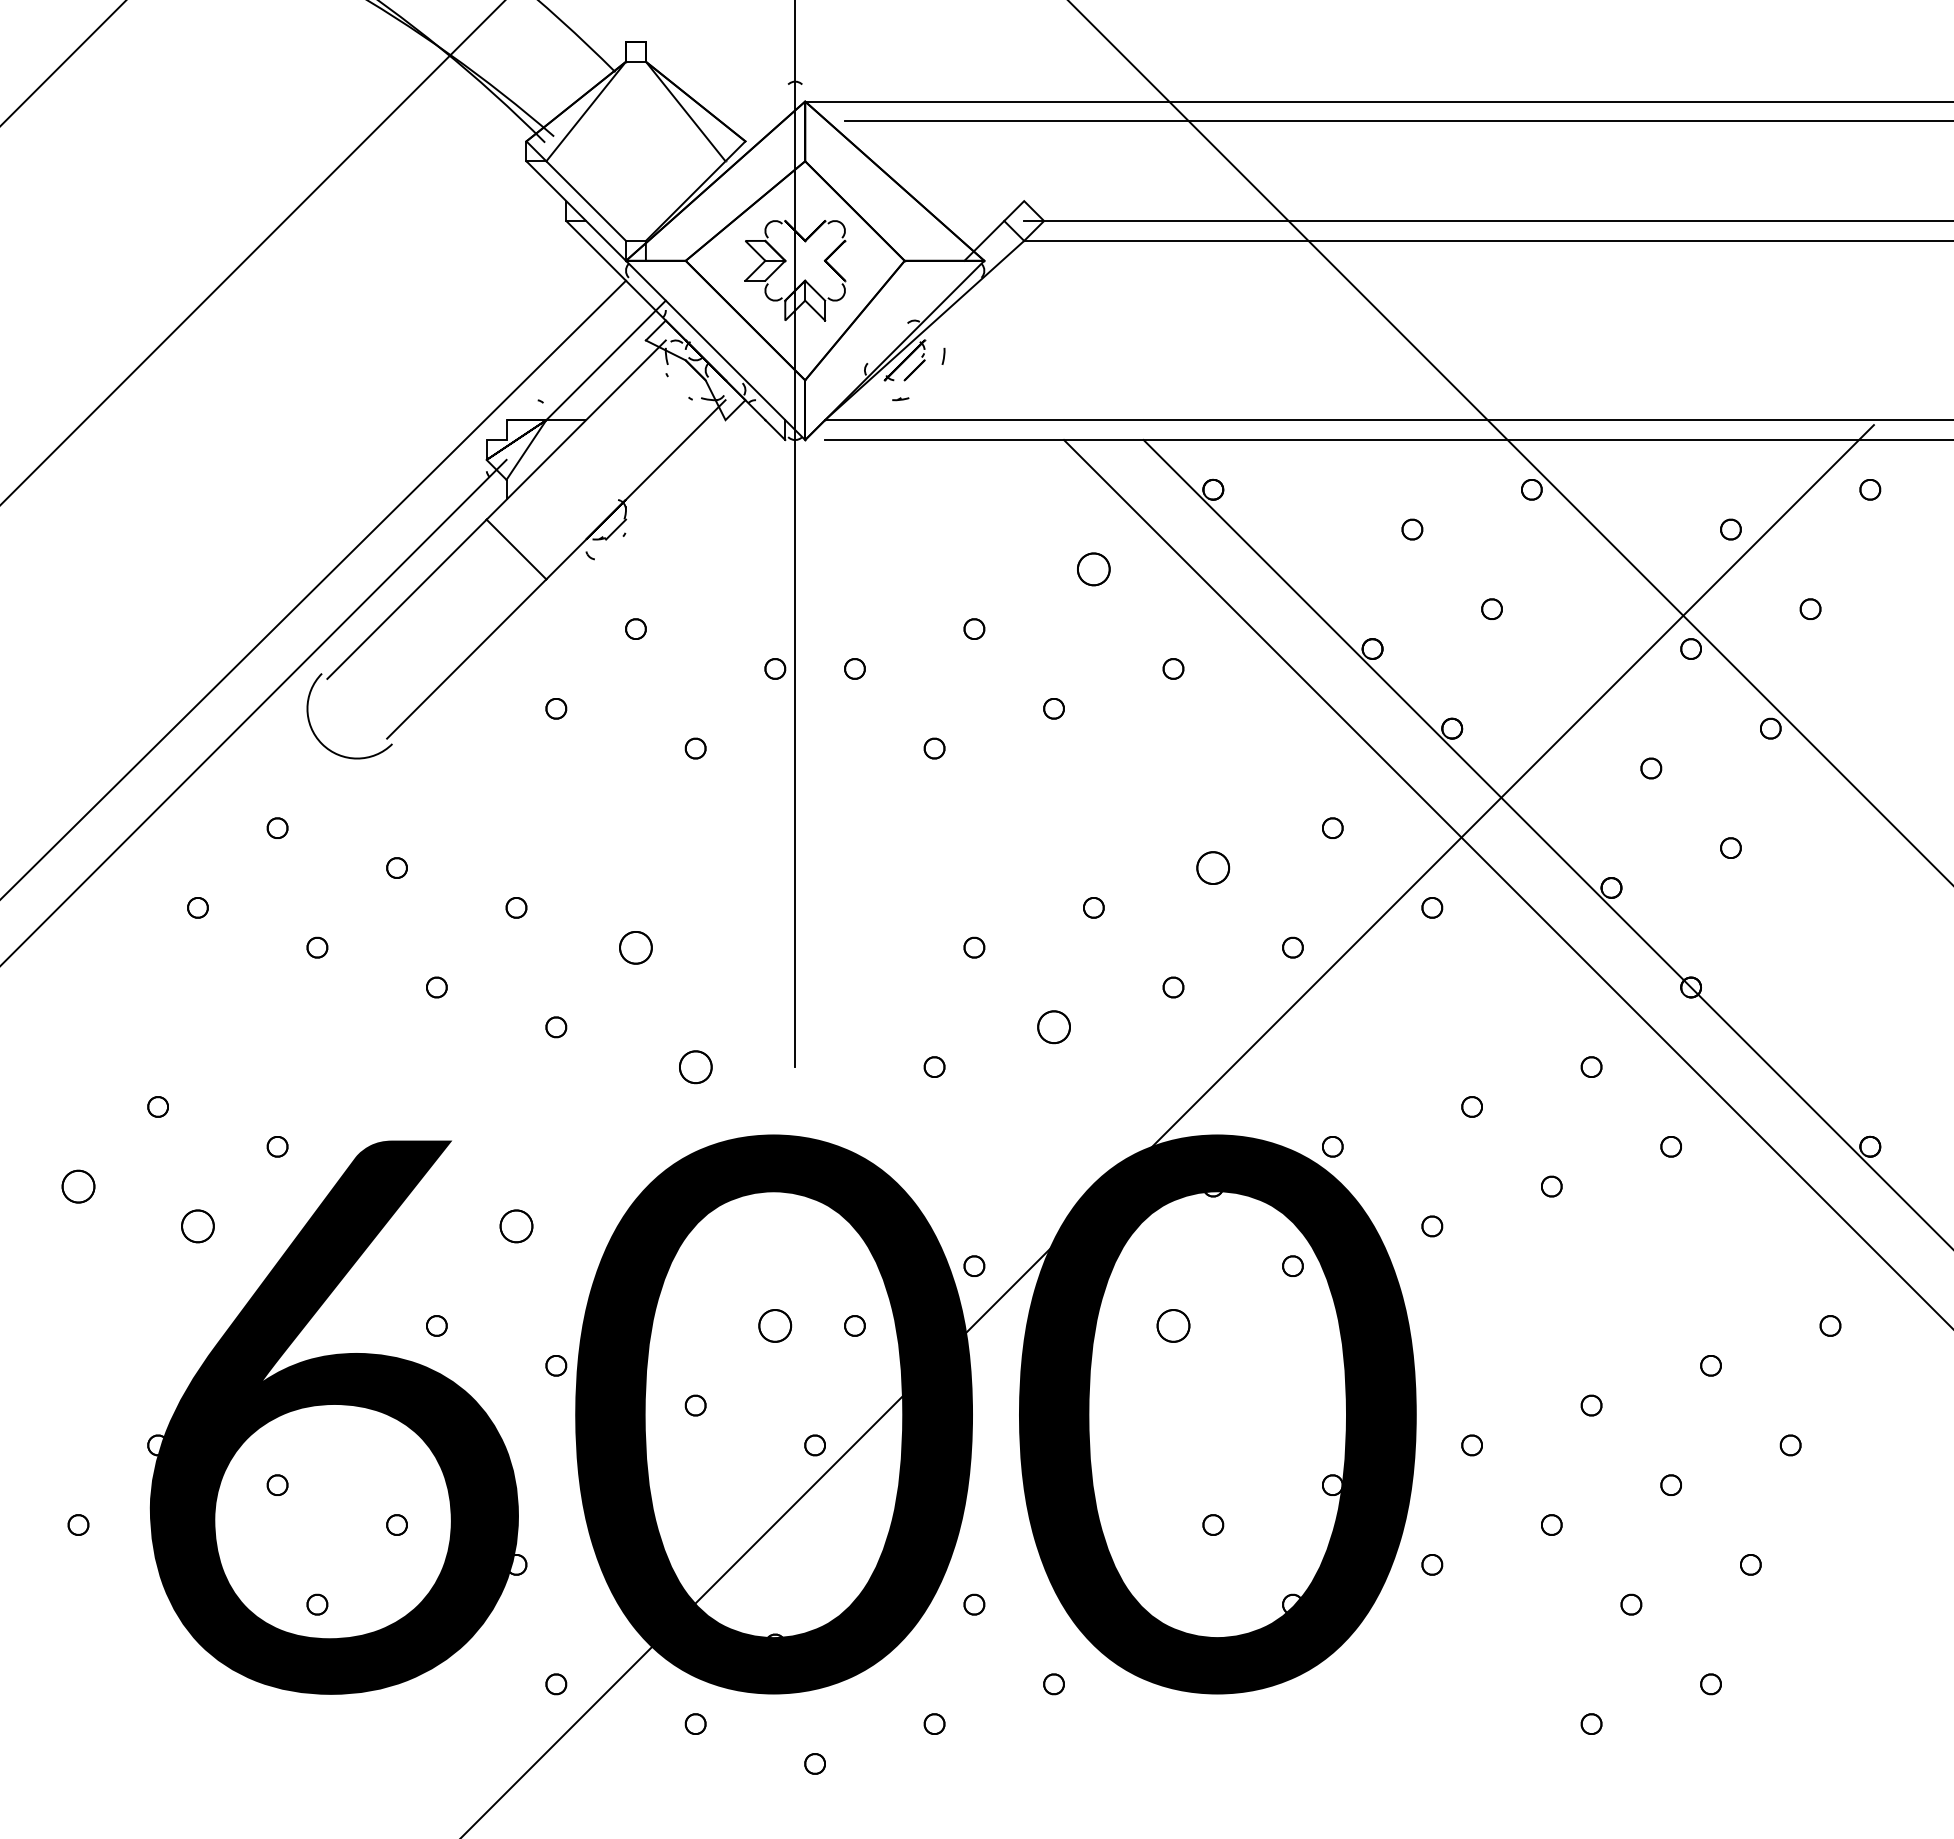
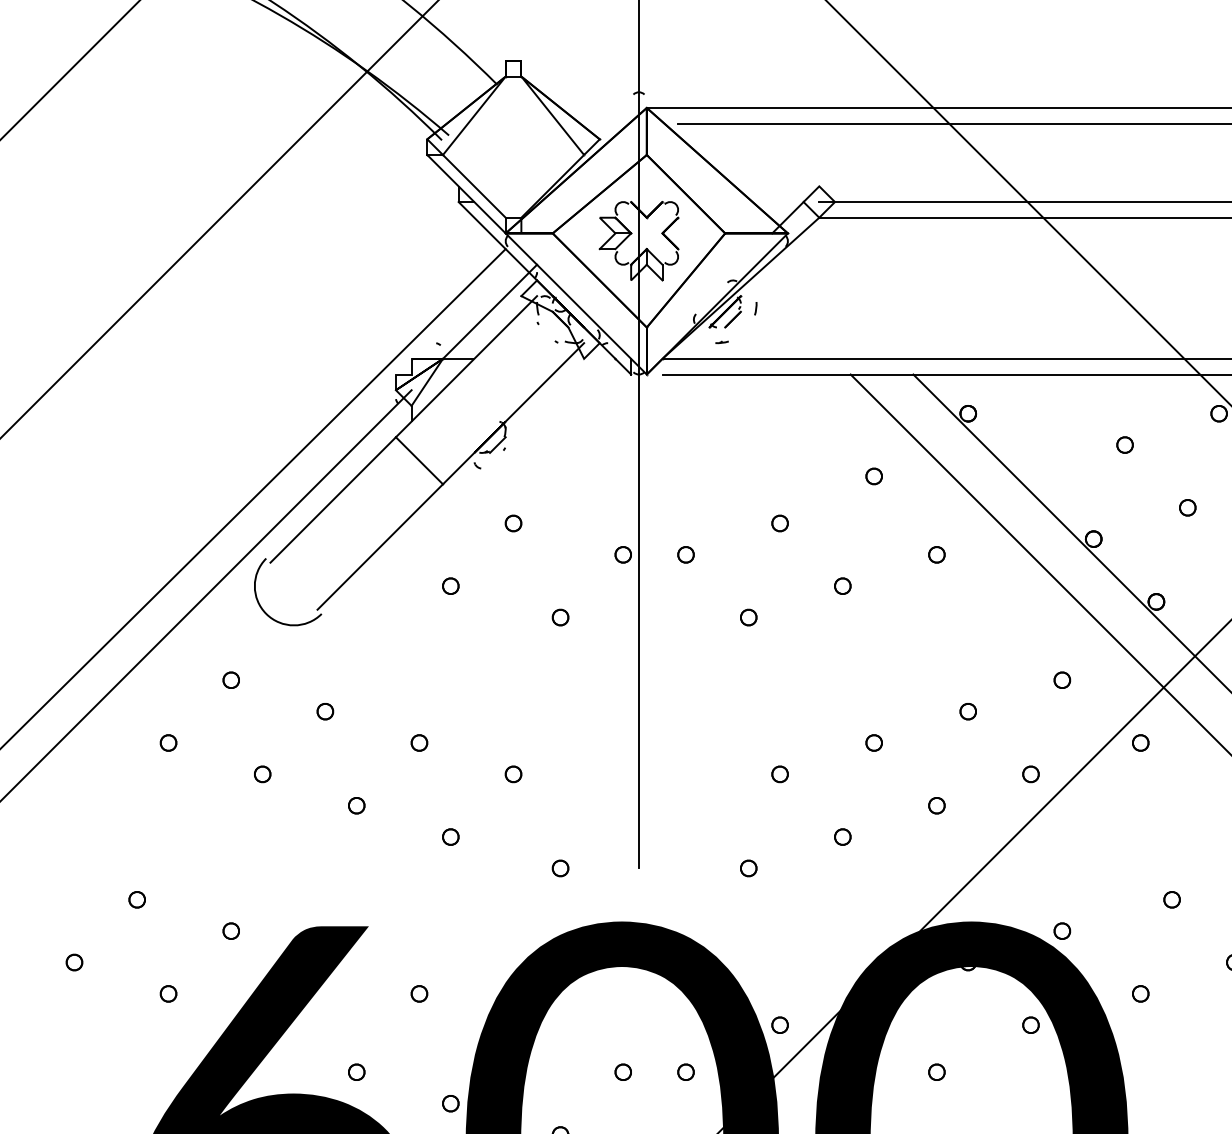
part: (1093, 569) -> (873, 476), size x0.62
part: (1213, 867) -> (968, 711), size x0.62
part: (635, 947) -> (513, 774), size x0.62
part: (1053, 1027) -> (842, 837), size x0.62
part: (695, 1066) -> (560, 867), size x0.62
part: (78, 1186) -> (74, 962), size x0.62
part: (197, 1226) -> (168, 993), size x0.62
part: (516, 1226) -> (419, 993), size x0.62
part: (775, 1325) -> (623, 1071), size x0.62
part: (1173, 1325) -> (936, 1071), size x0.62

